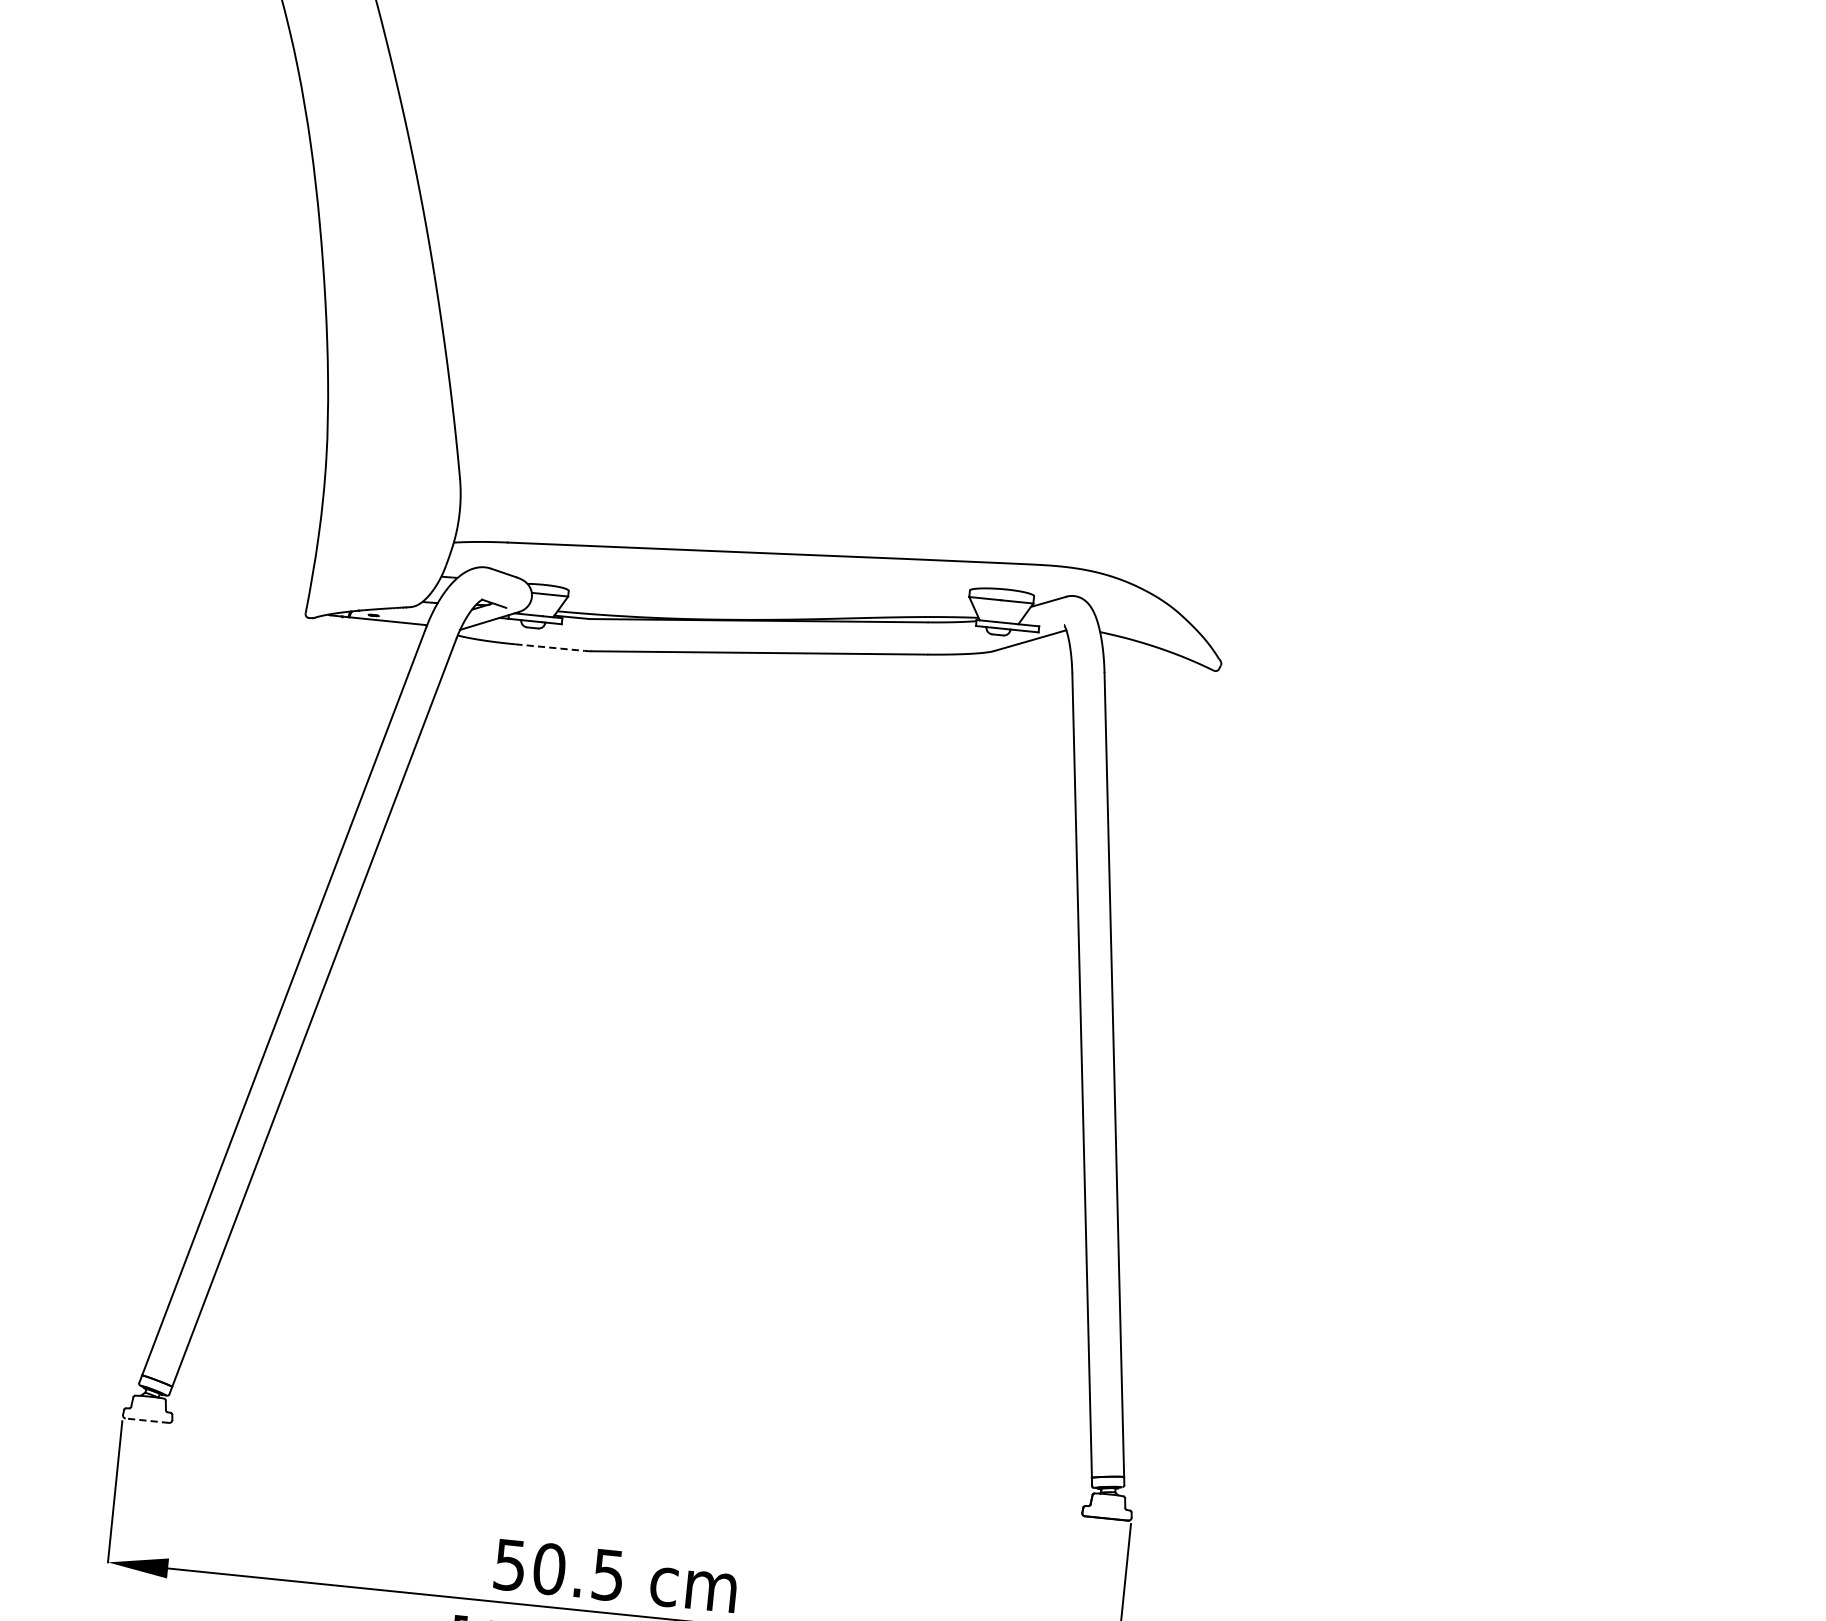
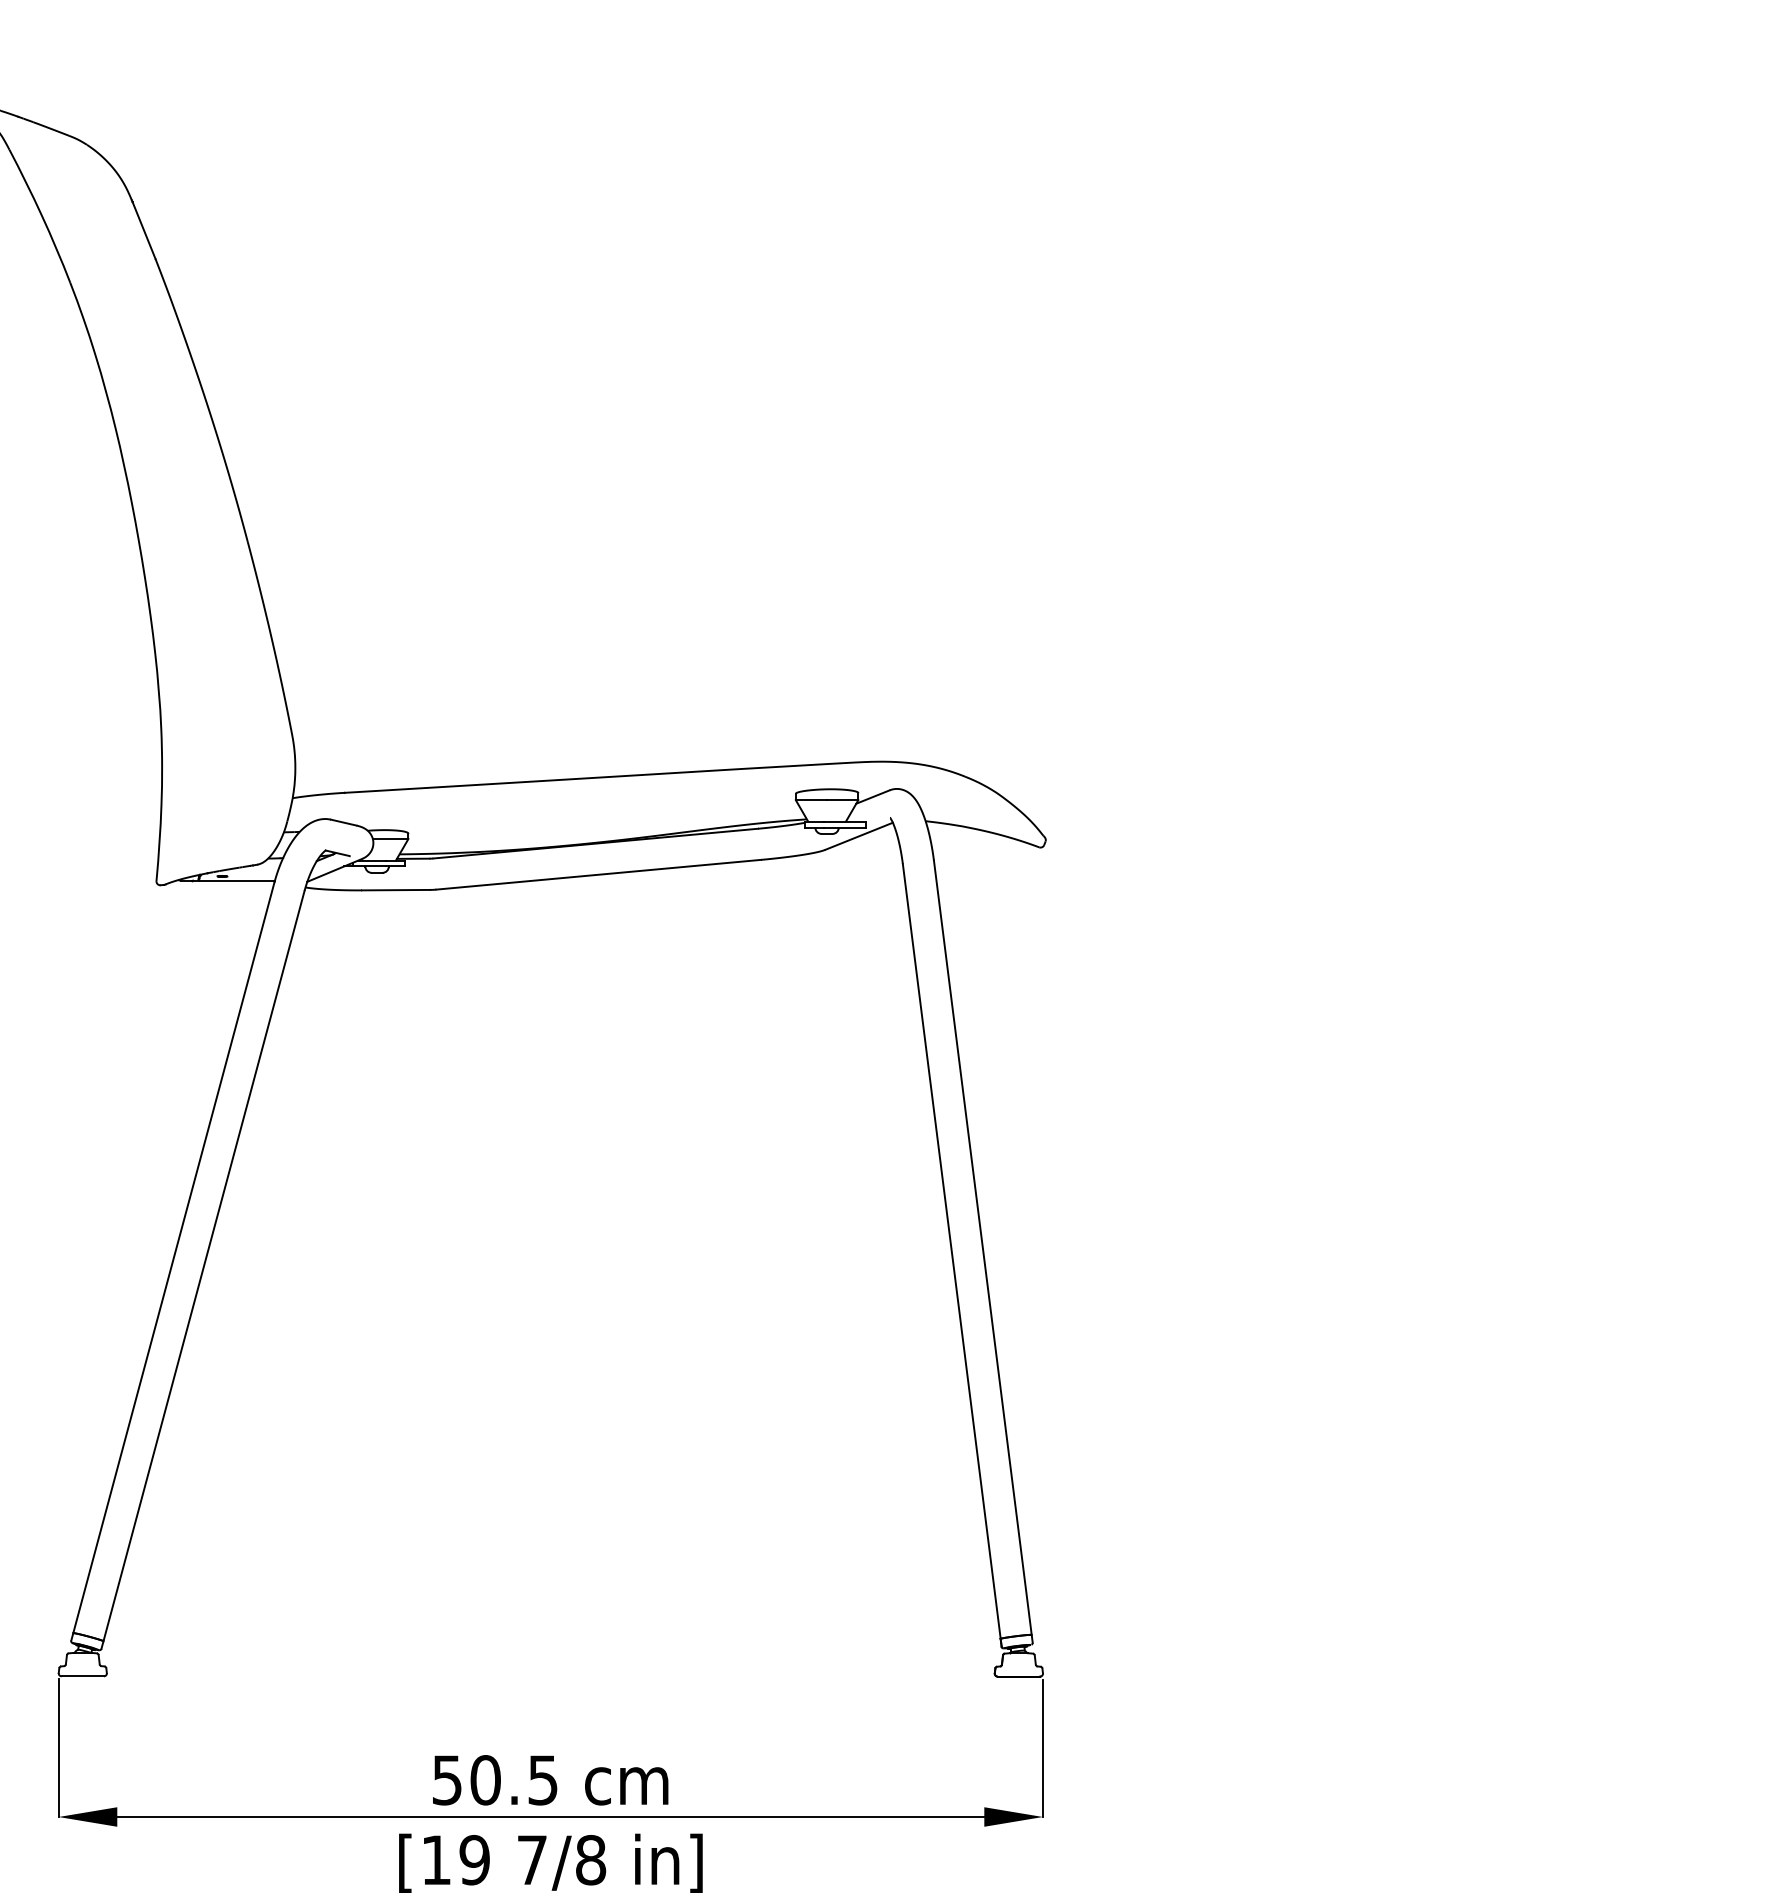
line: (549, 647) -> (395, 890), dashed -> solid
line: (147, 1420) -> (82, 1676), dashed -> solid

